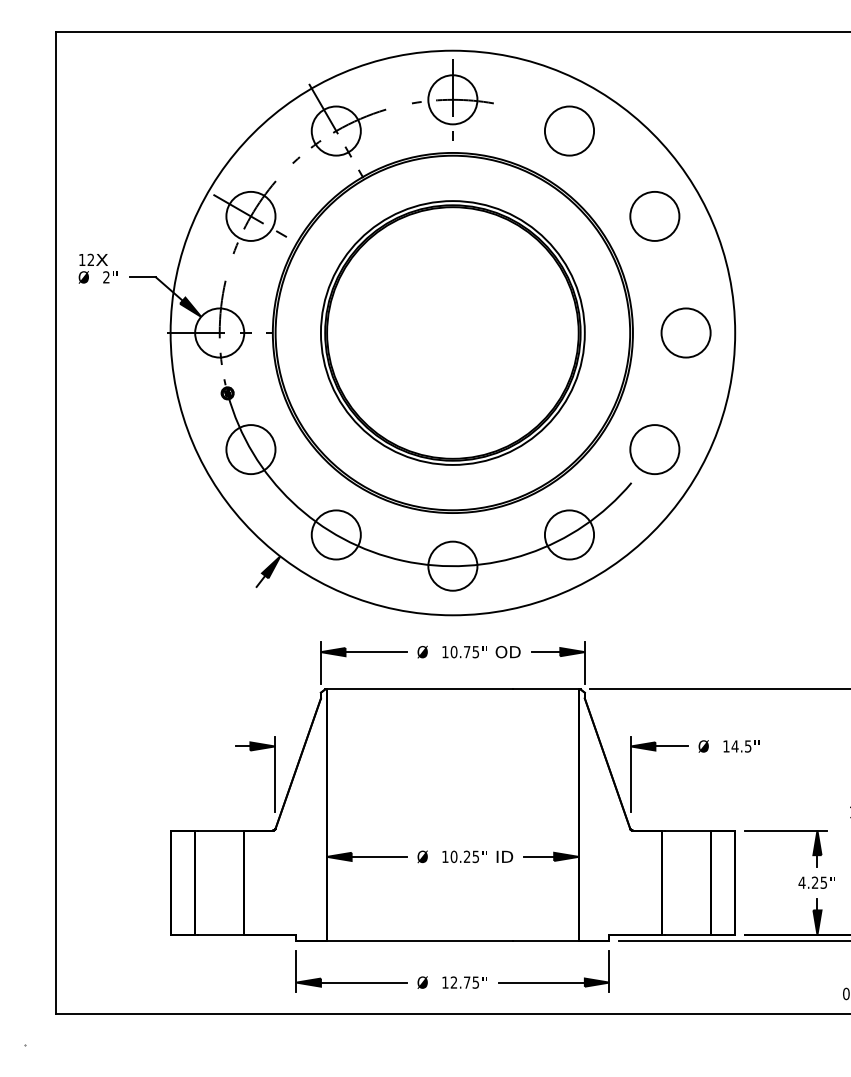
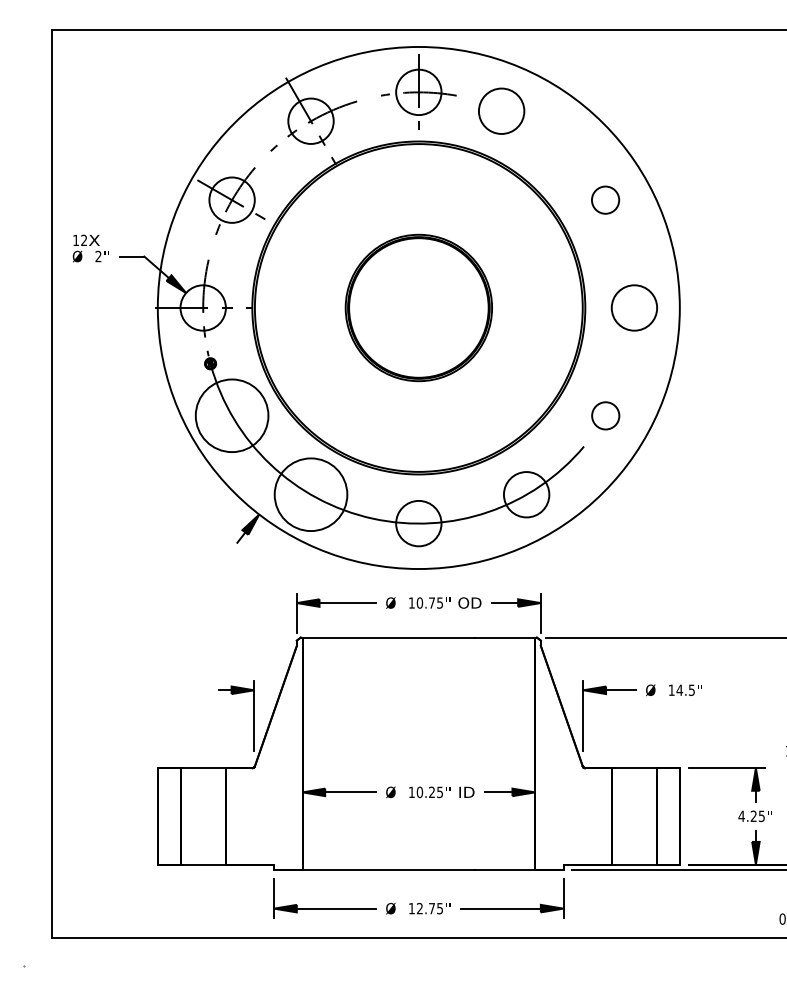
circle: (569, 130) -> (501, 110), moved
circle: (654, 215) -> (605, 199), size x0.6
part: (452, 332) -> (418, 307), size x0.6
circle: (250, 449) -> (231, 415), size x1.6
circle: (654, 449) -> (605, 415), size x0.6
circle: (335, 534) -> (310, 494), size x1.6

